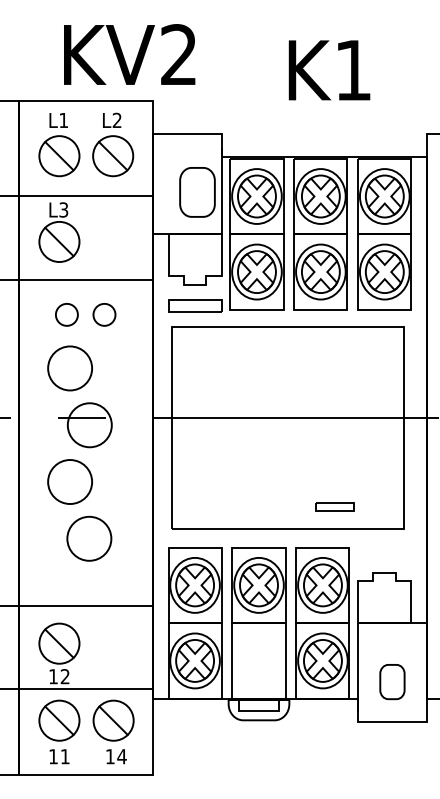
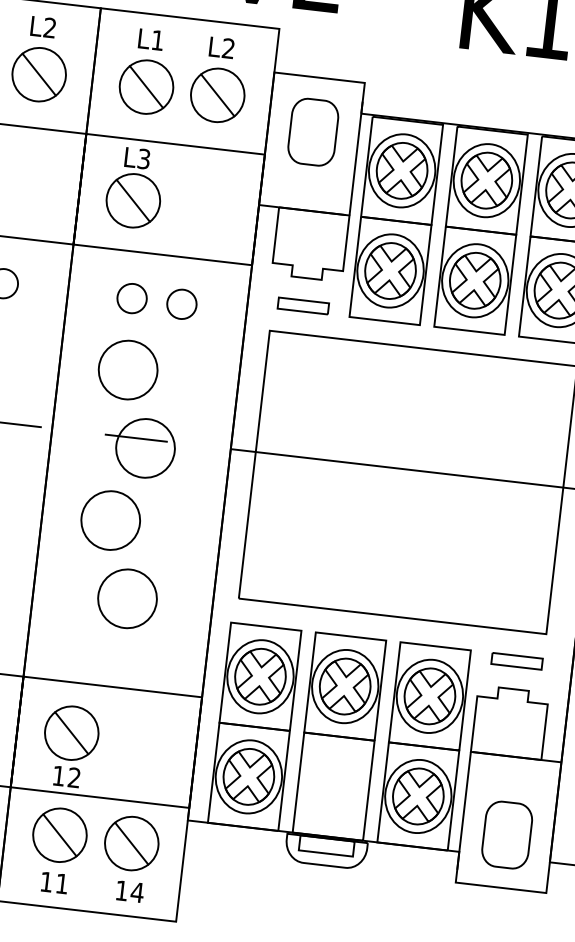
part: (197, 192) -> (313, 132), moved
part: (194, 305) -> (302, 305), size x0.71
part: (334, 506) -> (516, 660), moved
part: (392, 681) -> (507, 834), size x1.43

